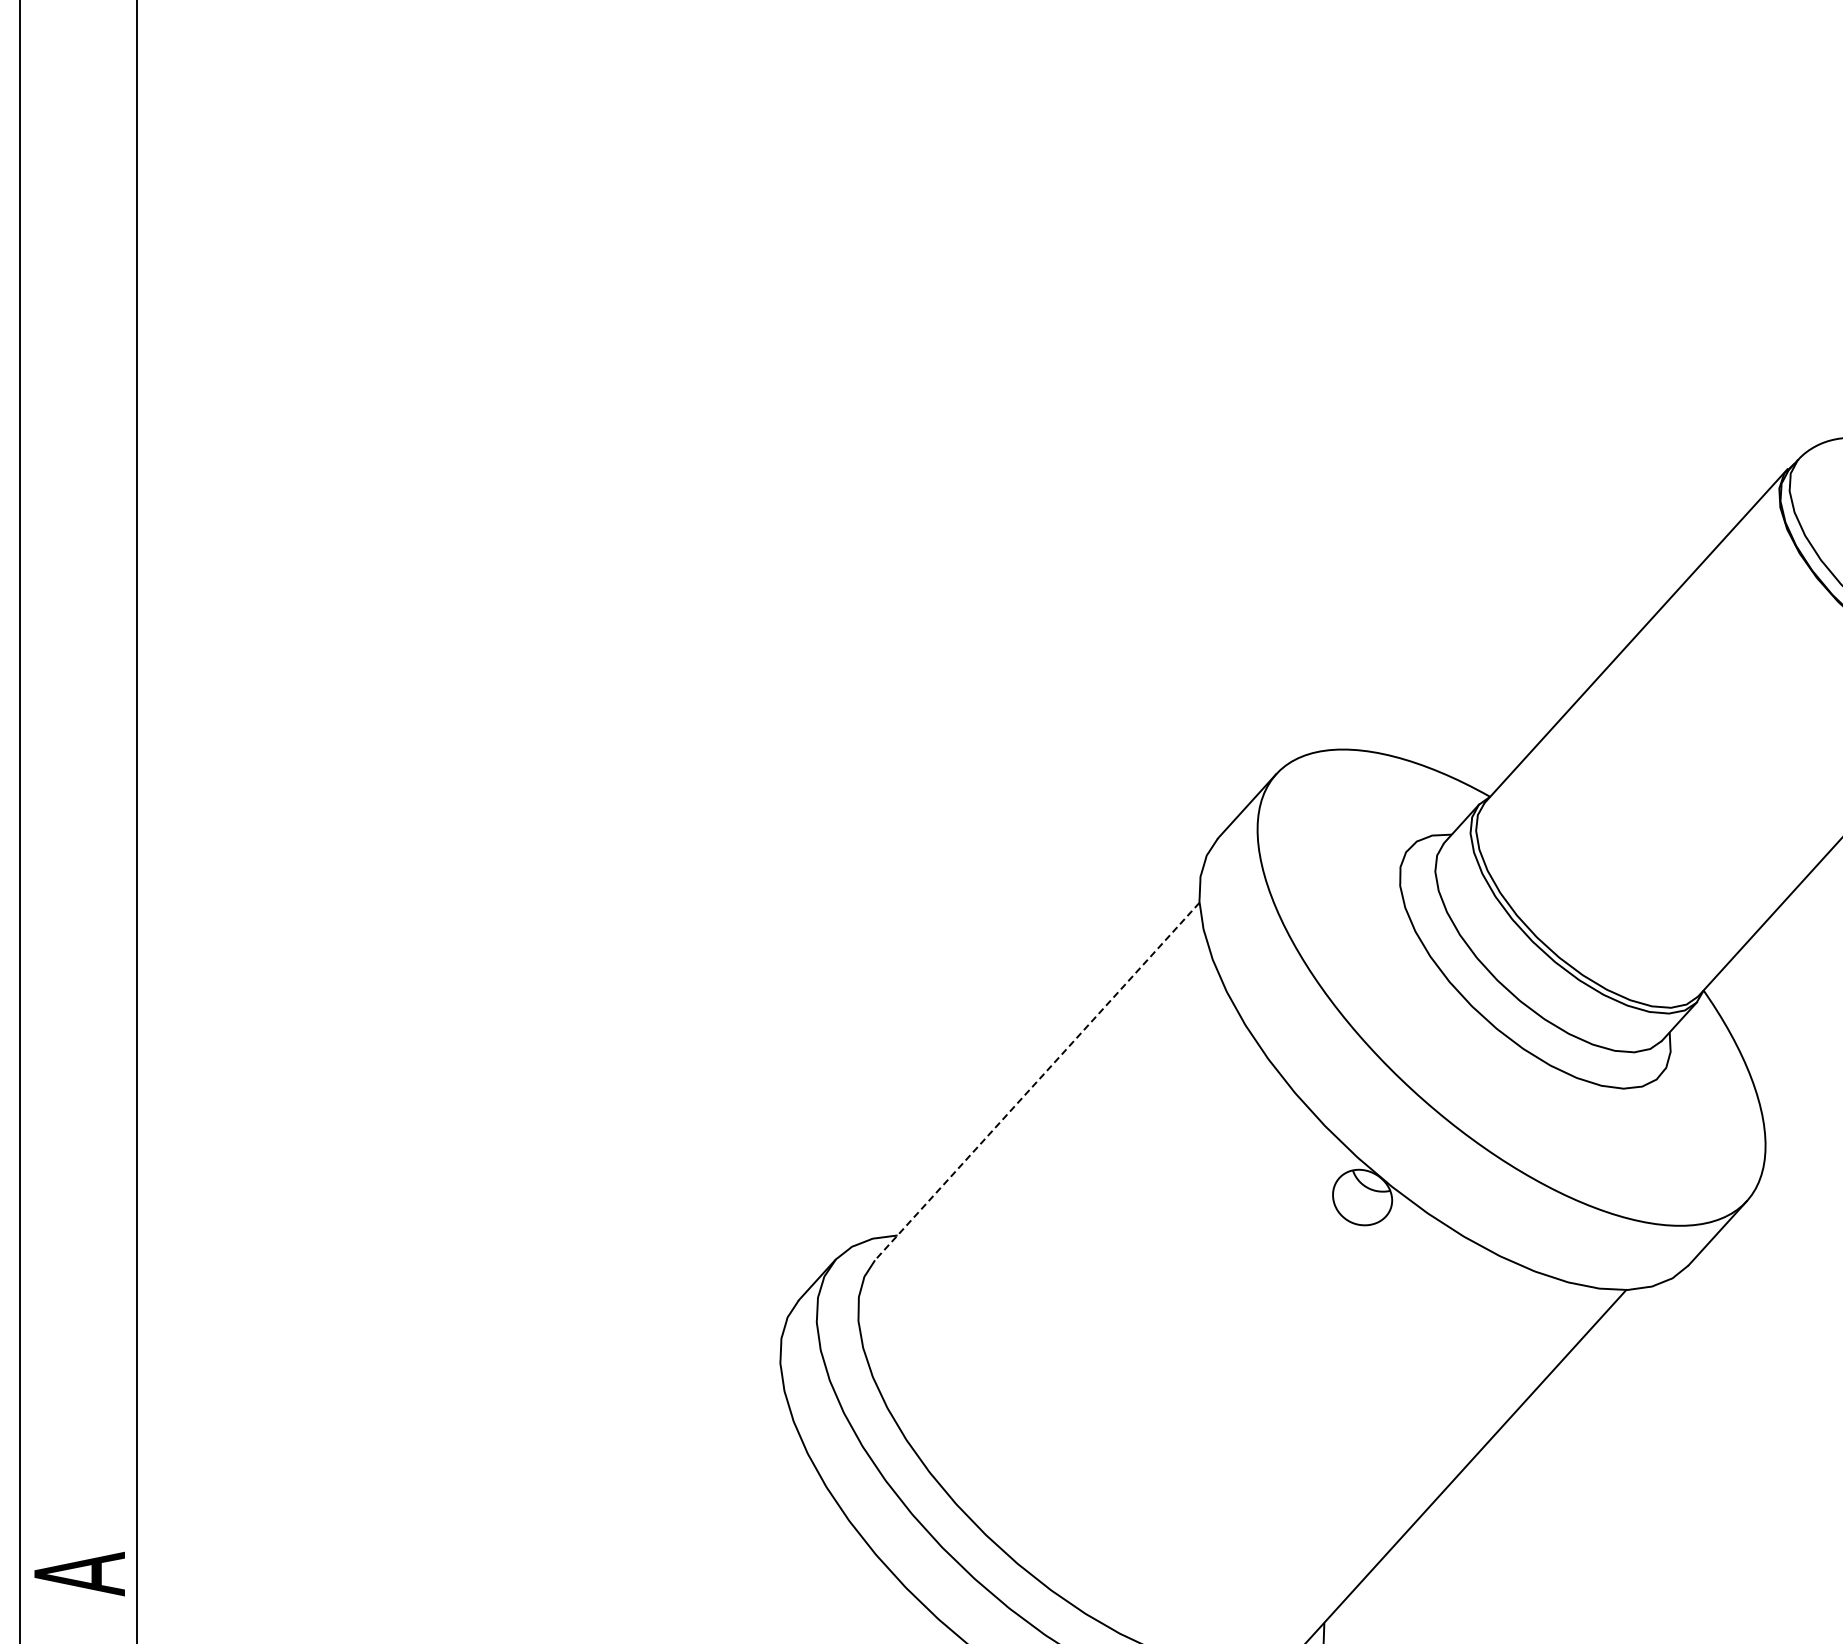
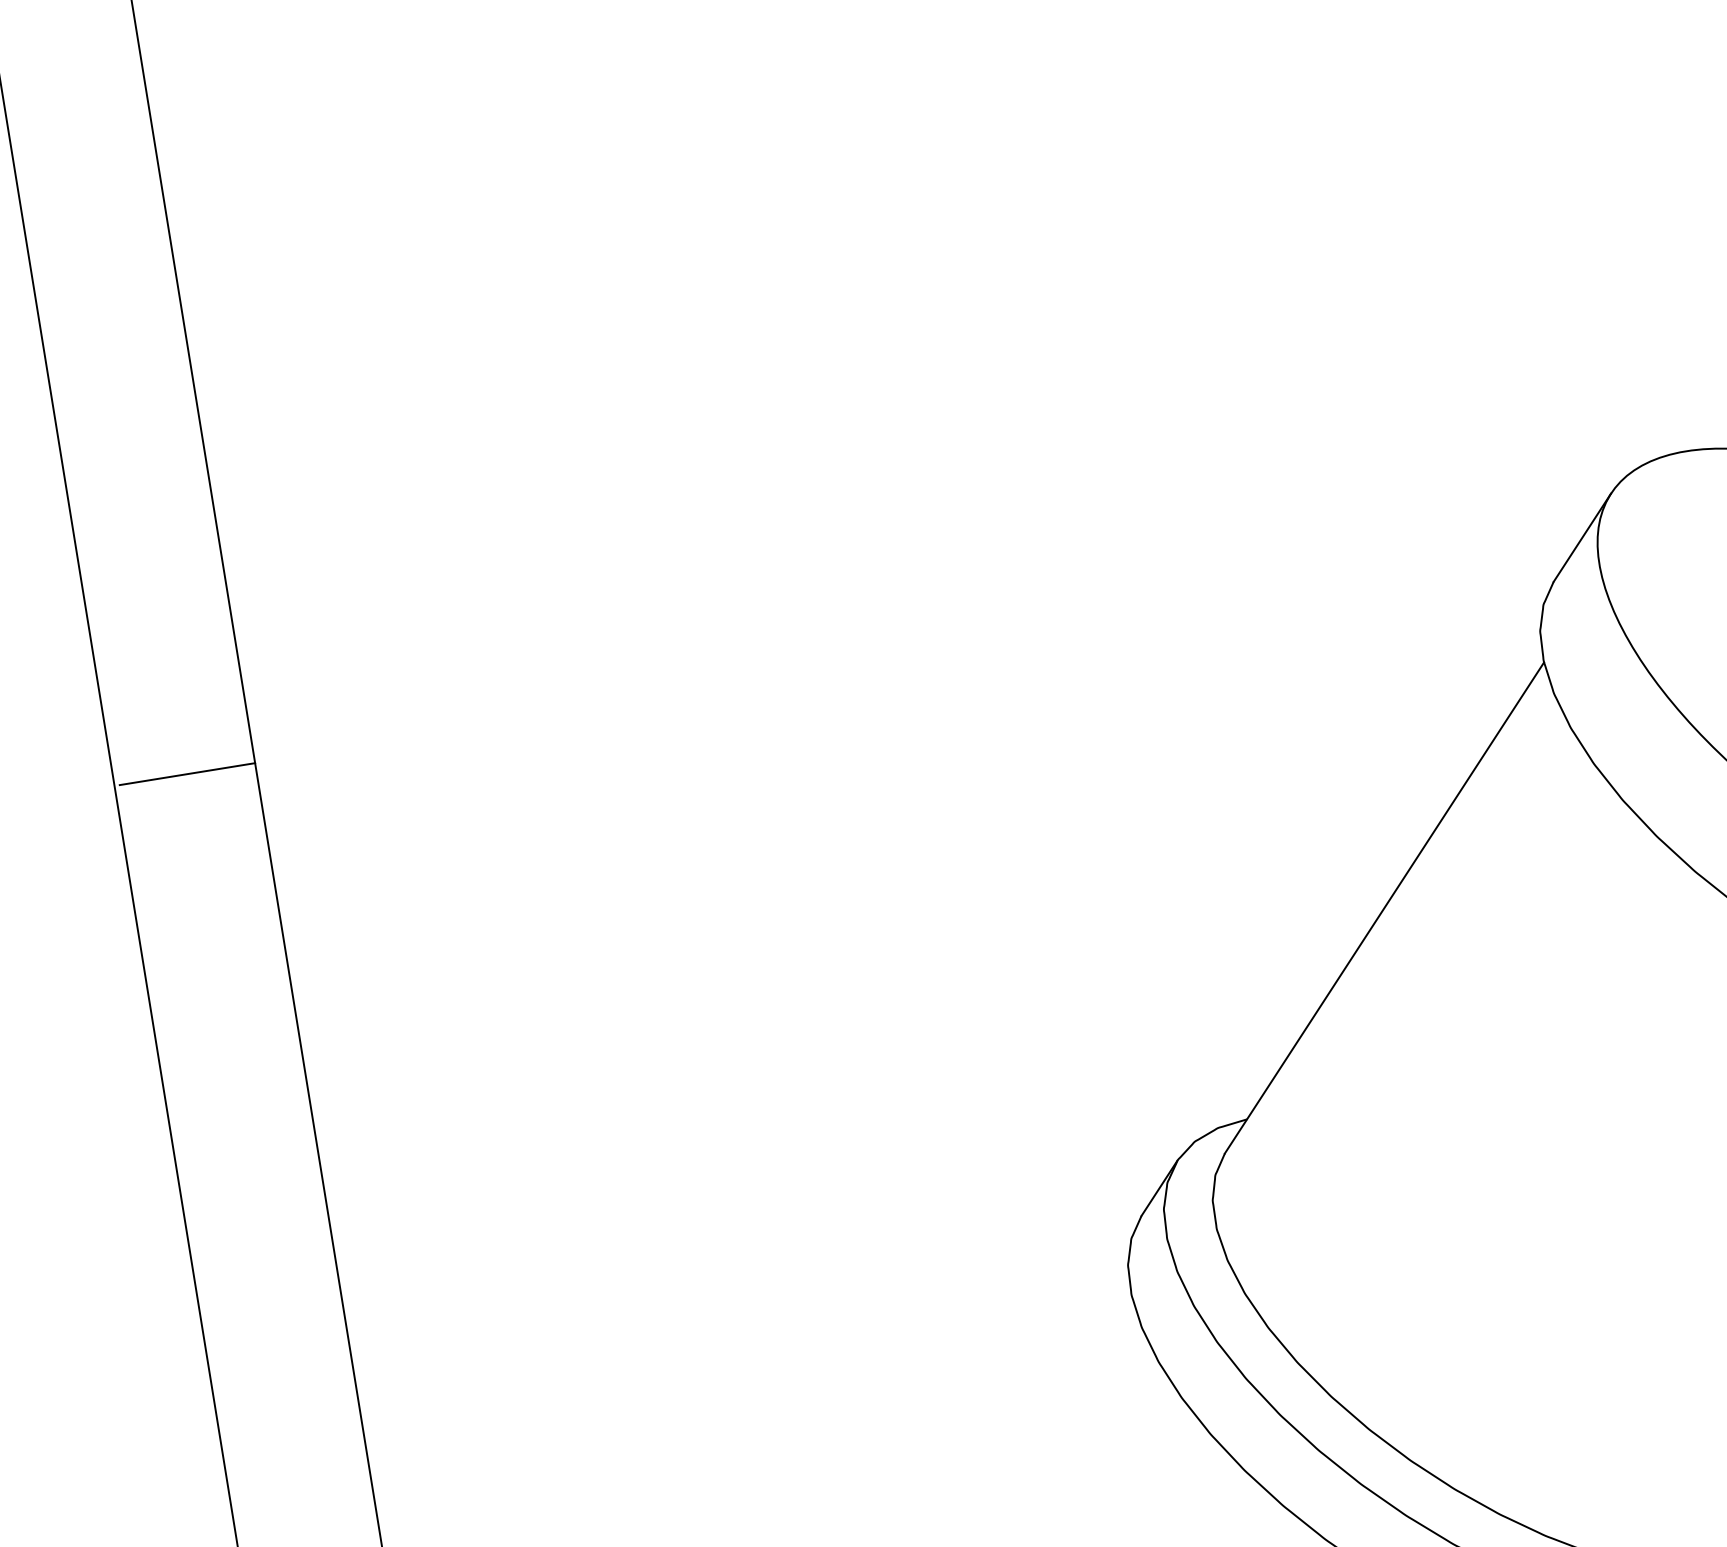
line: (80, 814) -> (187, 773), added
line: (1036, 1081) -> (1383, 908), dashed -> solid

